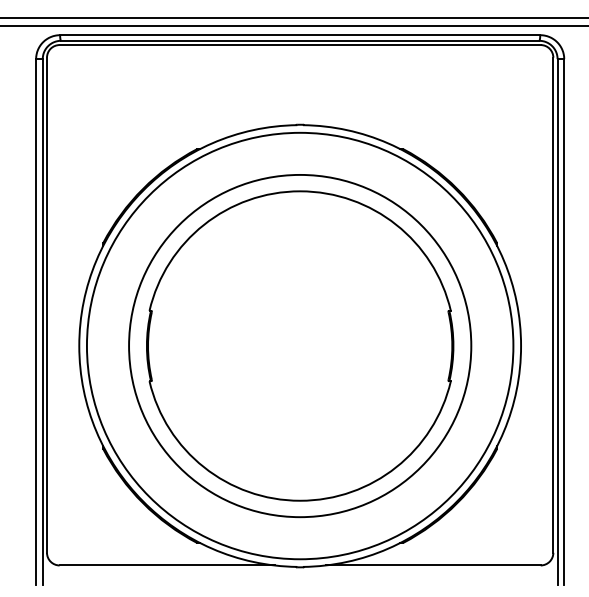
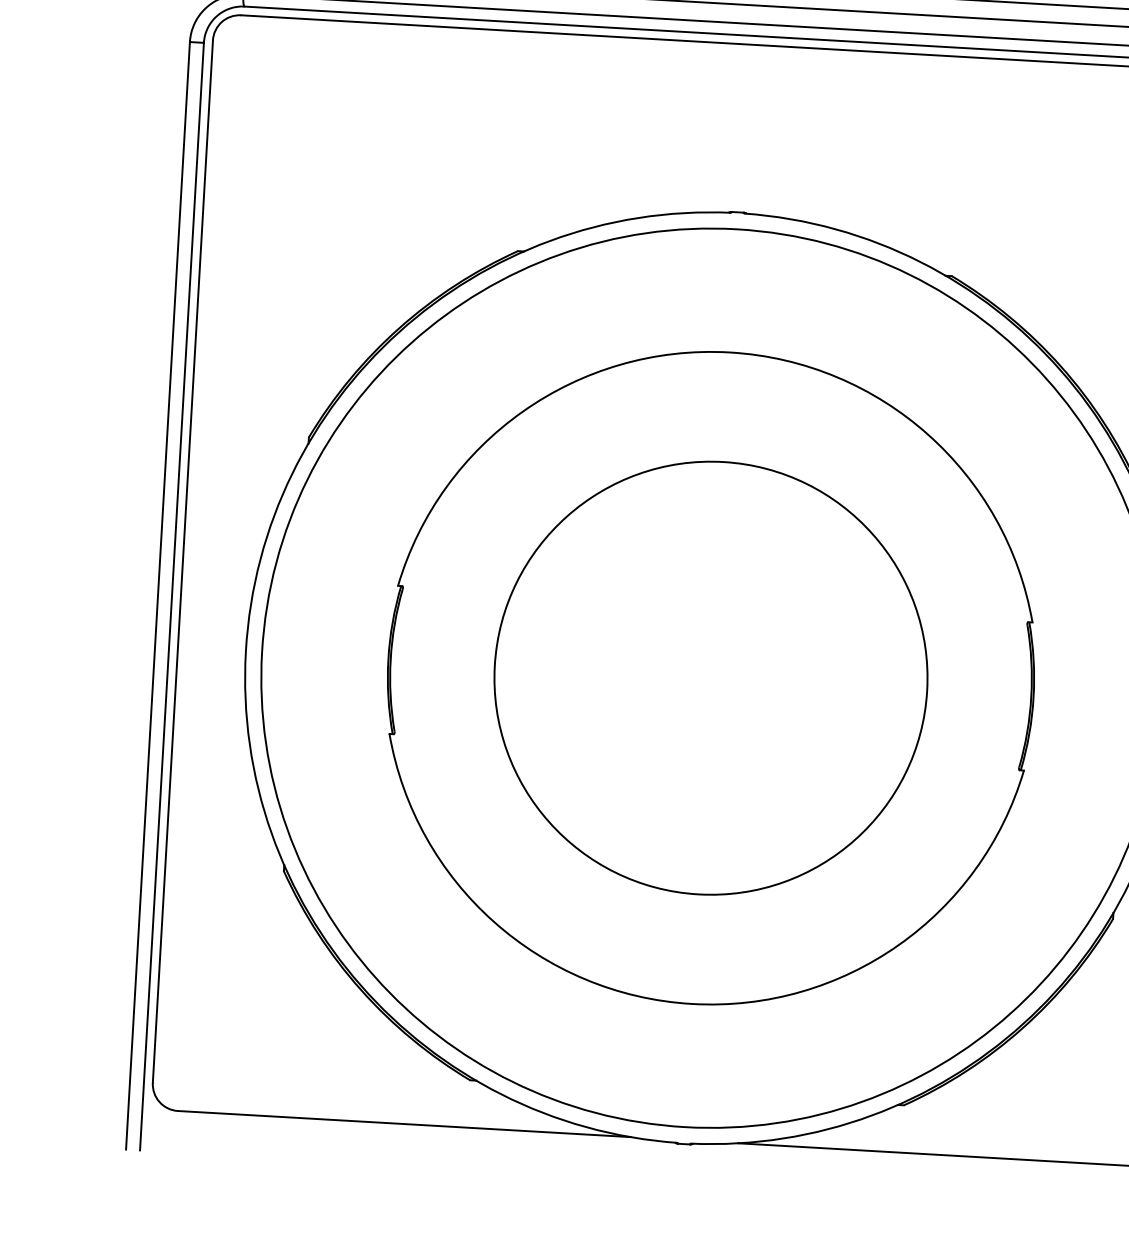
circle: (300, 345) -> (711, 677), size x0.6

